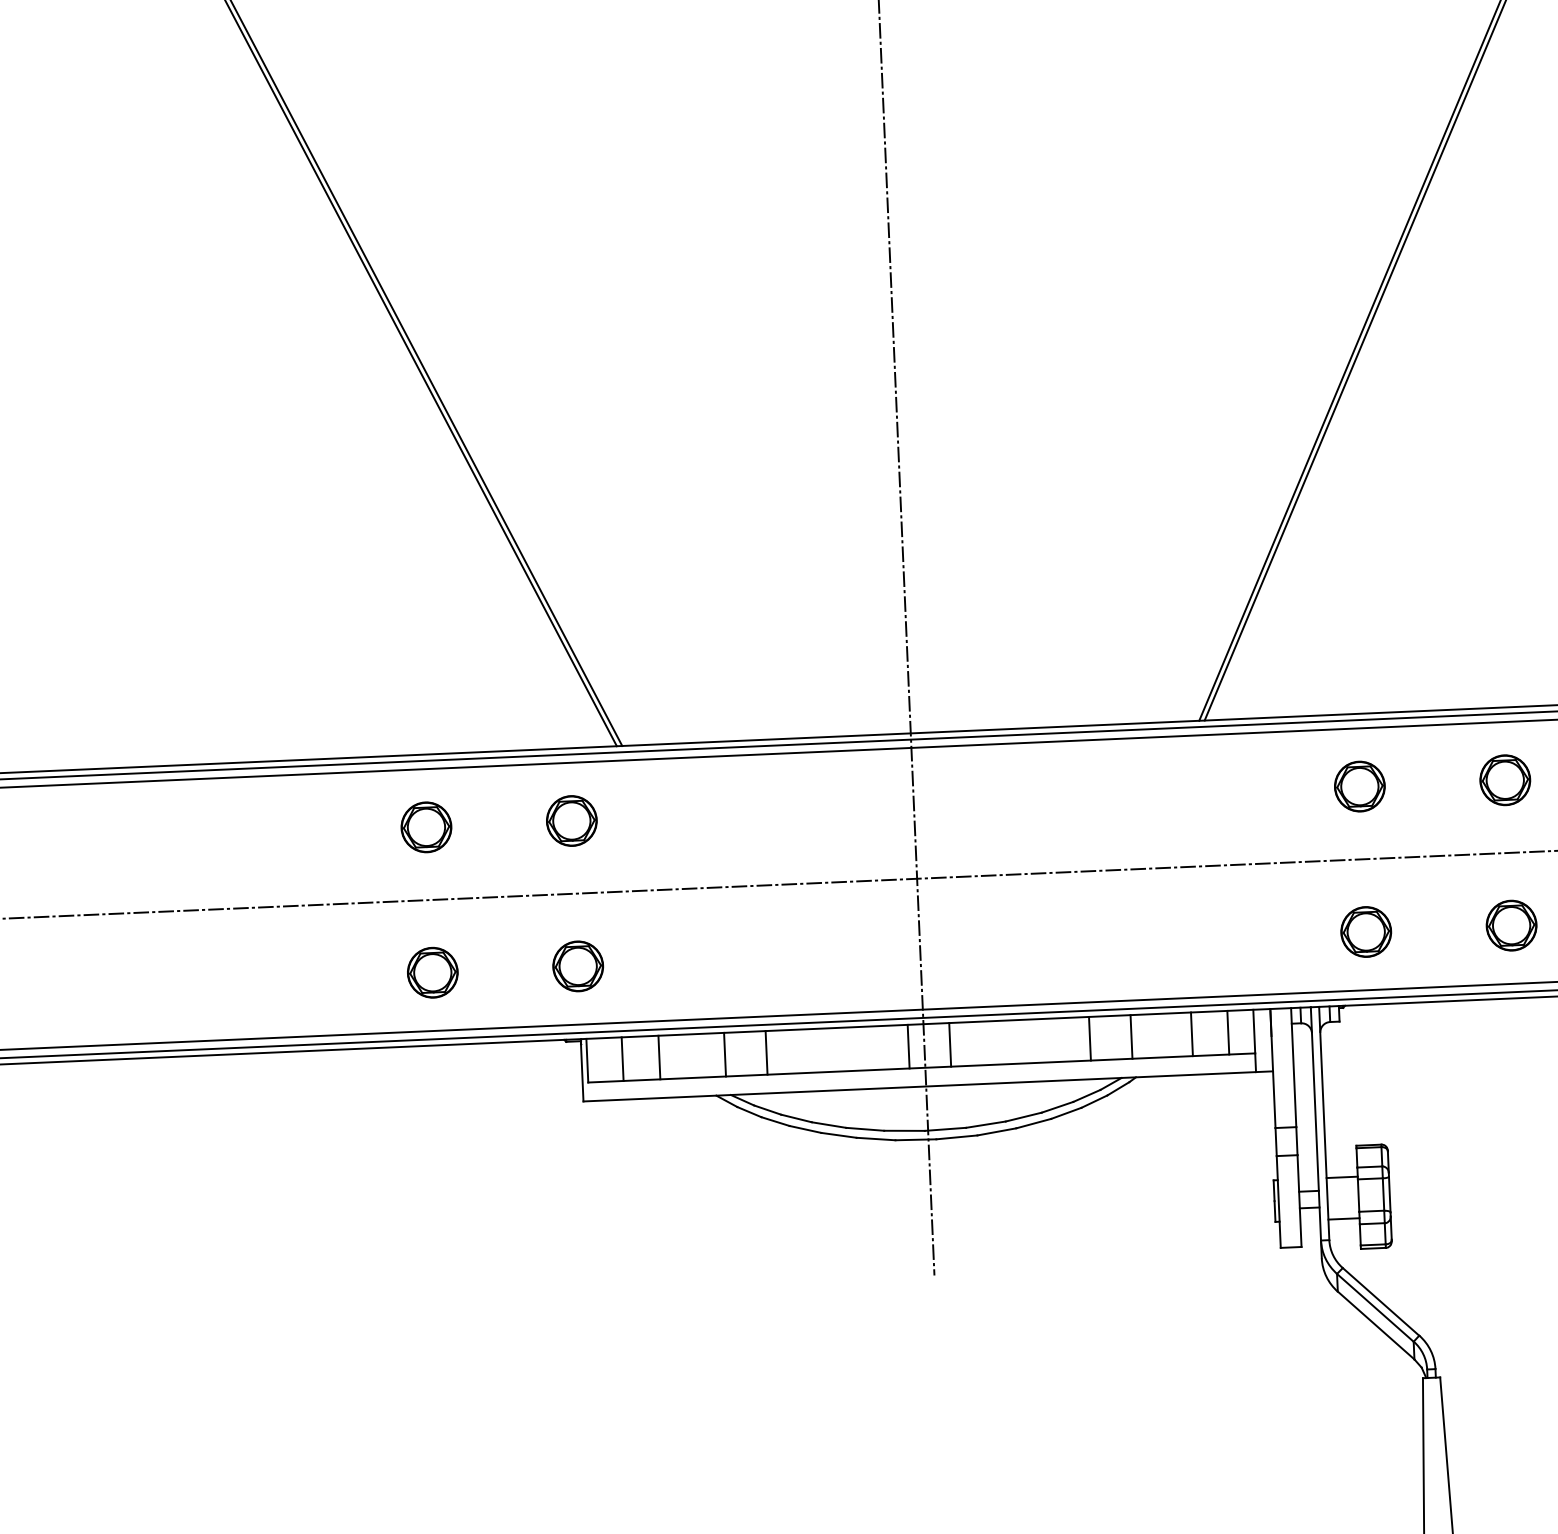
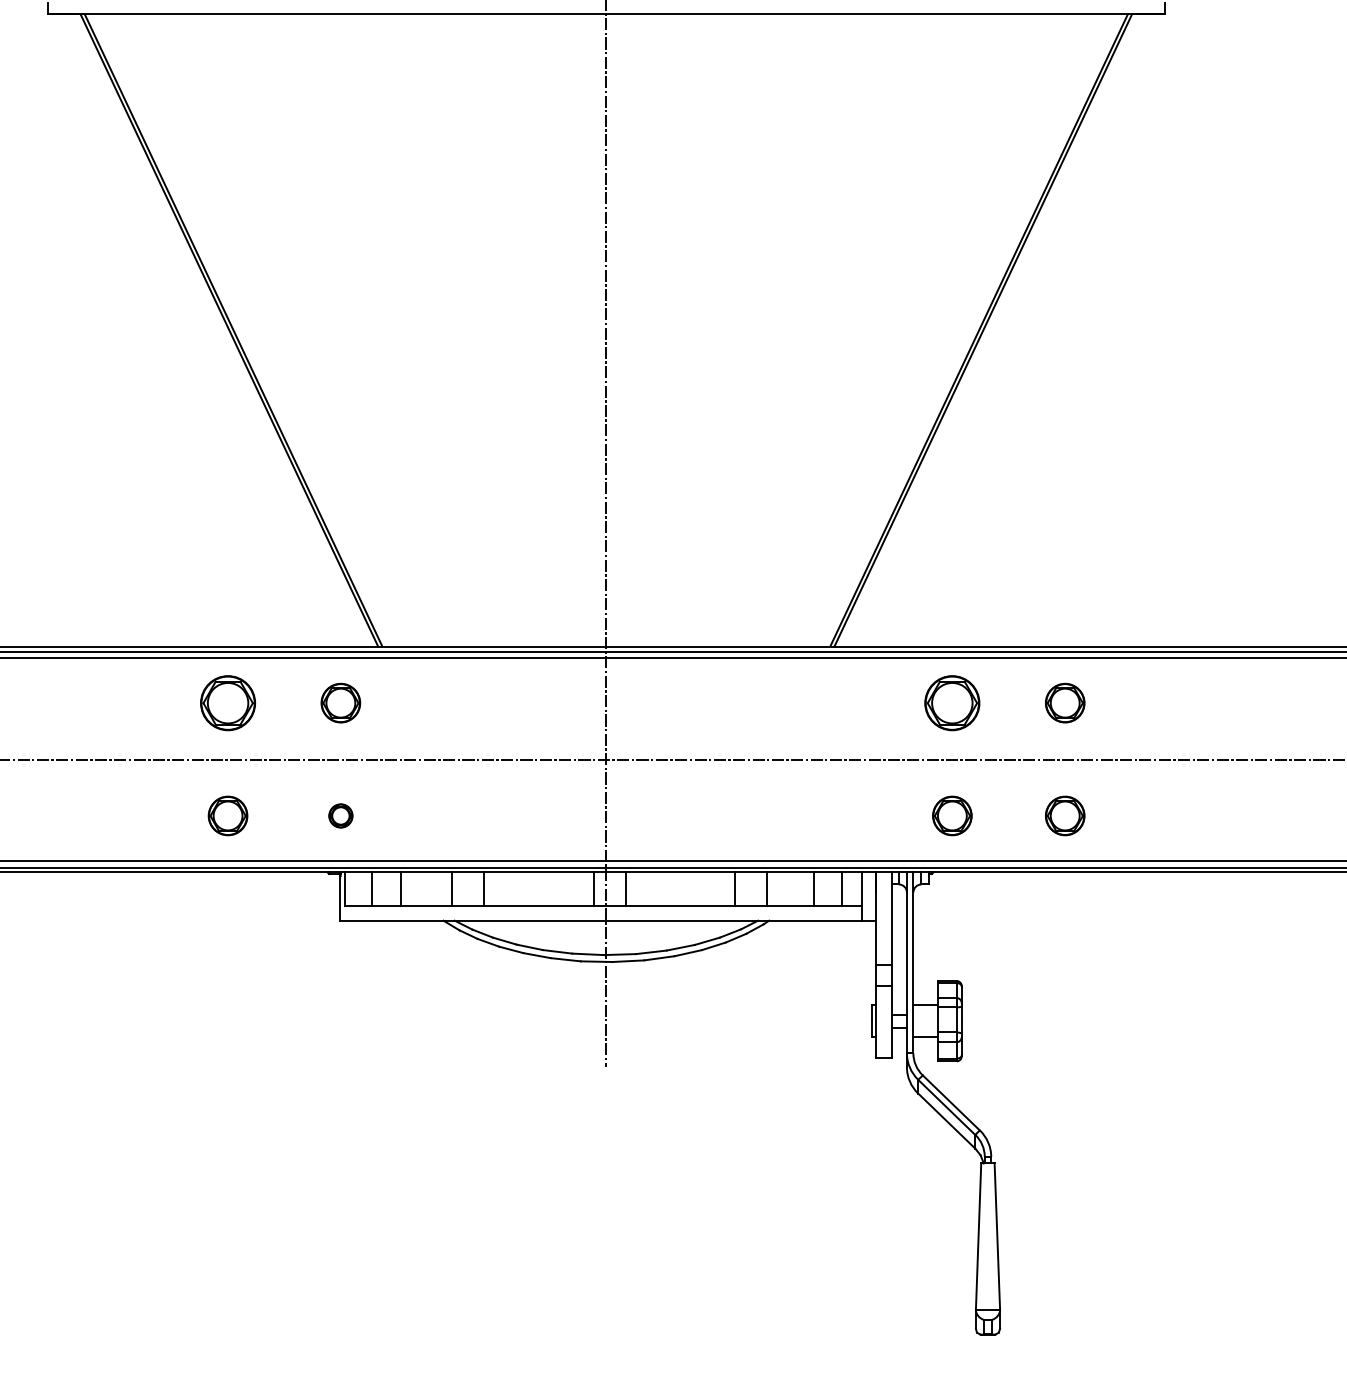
part: (1360, 785) -> (952, 702), size x1.4
part: (425, 826) -> (227, 702), size x1.4
part: (577, 965) -> (340, 815), size x0.6

